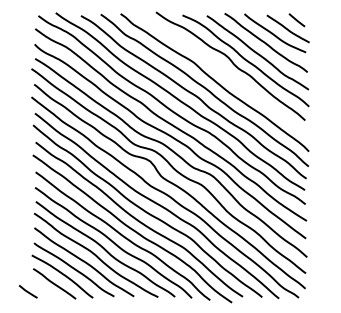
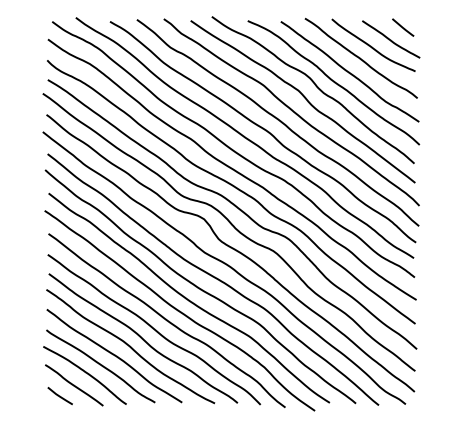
curve: (224, 73) -> (304, 99), added
line: (27, 291) -> (59, 395), moved

